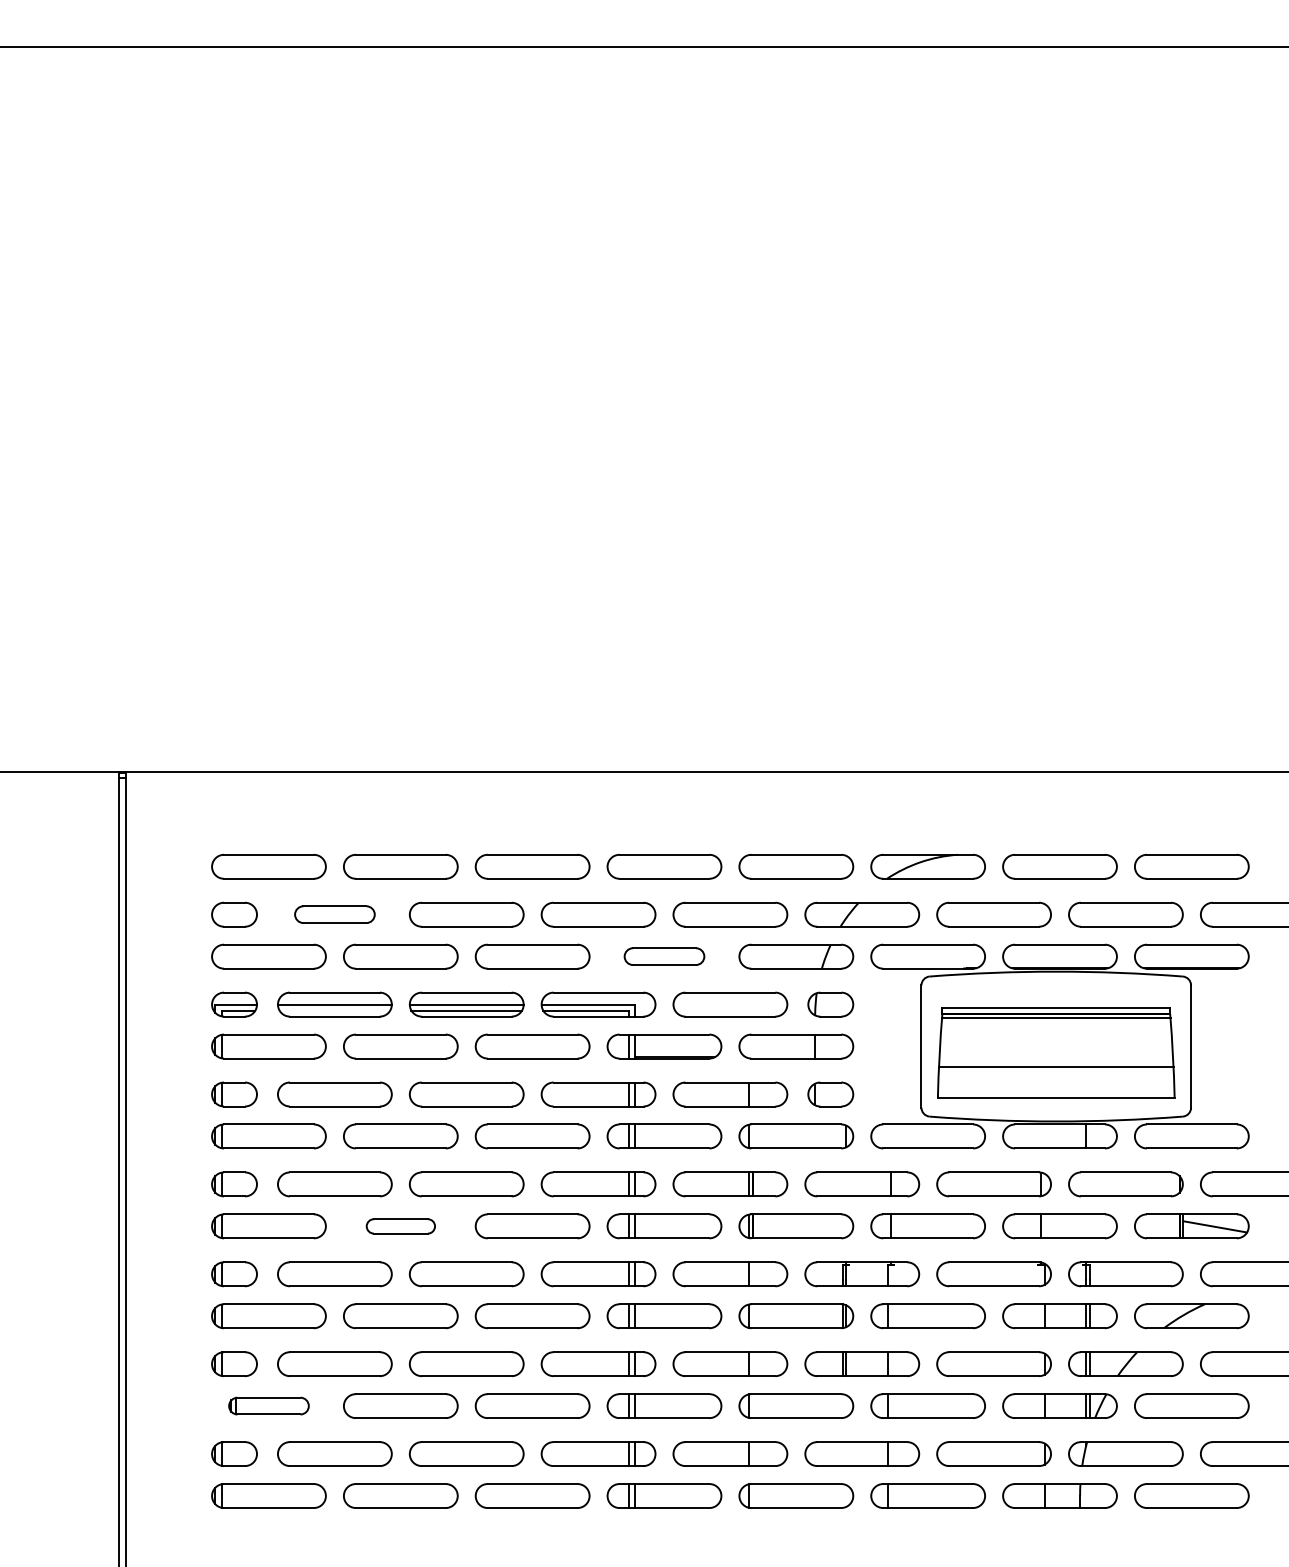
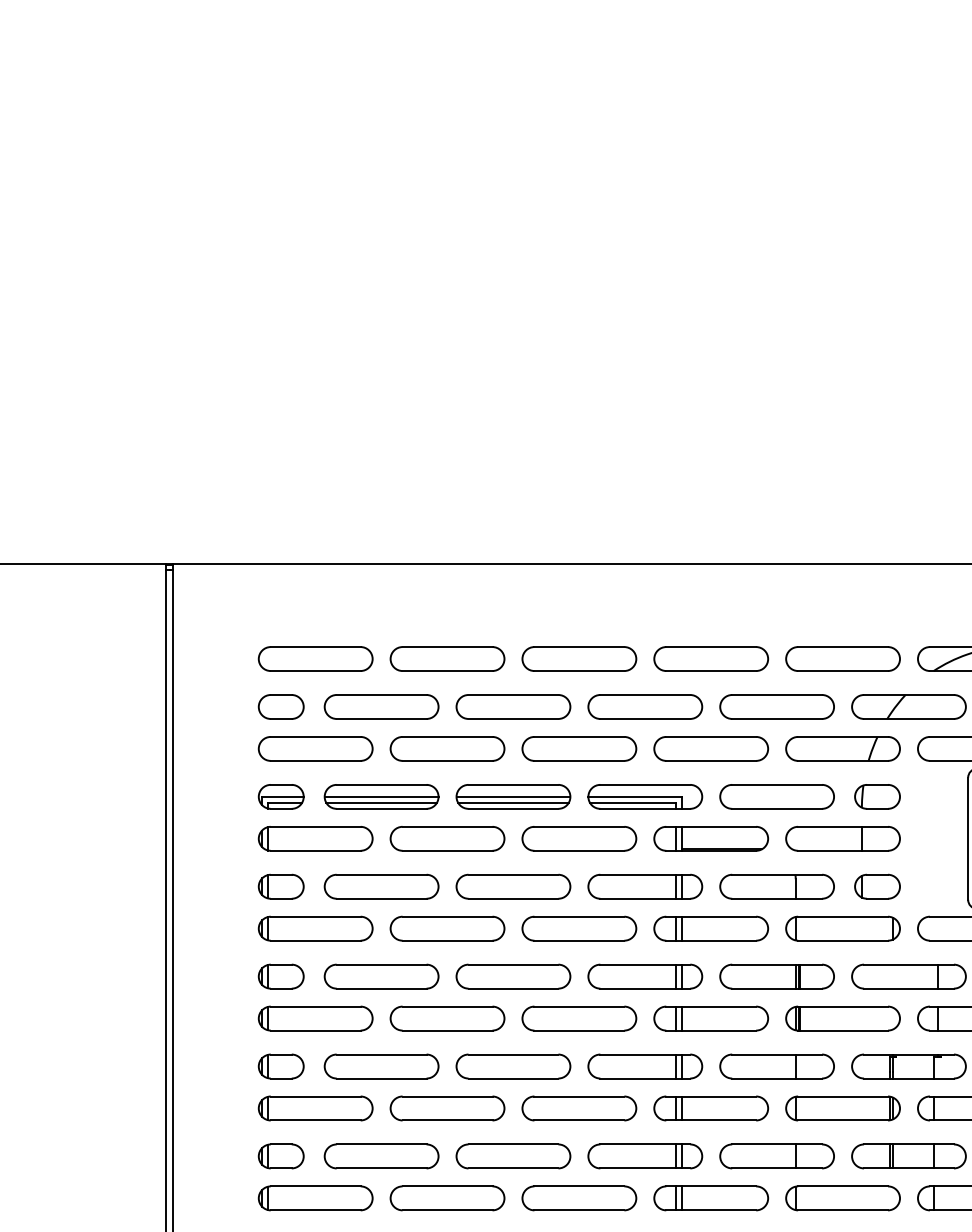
part: (334, 914) -> (381, 706), size x1.43
part: (664, 956) -> (711, 748), size x1.43
line: (334, 1010) -> (381, 802), added
part: (400, 1226) -> (447, 1018), size x1.67
part: (268, 1405) -> (315, 1197), size x1.43

